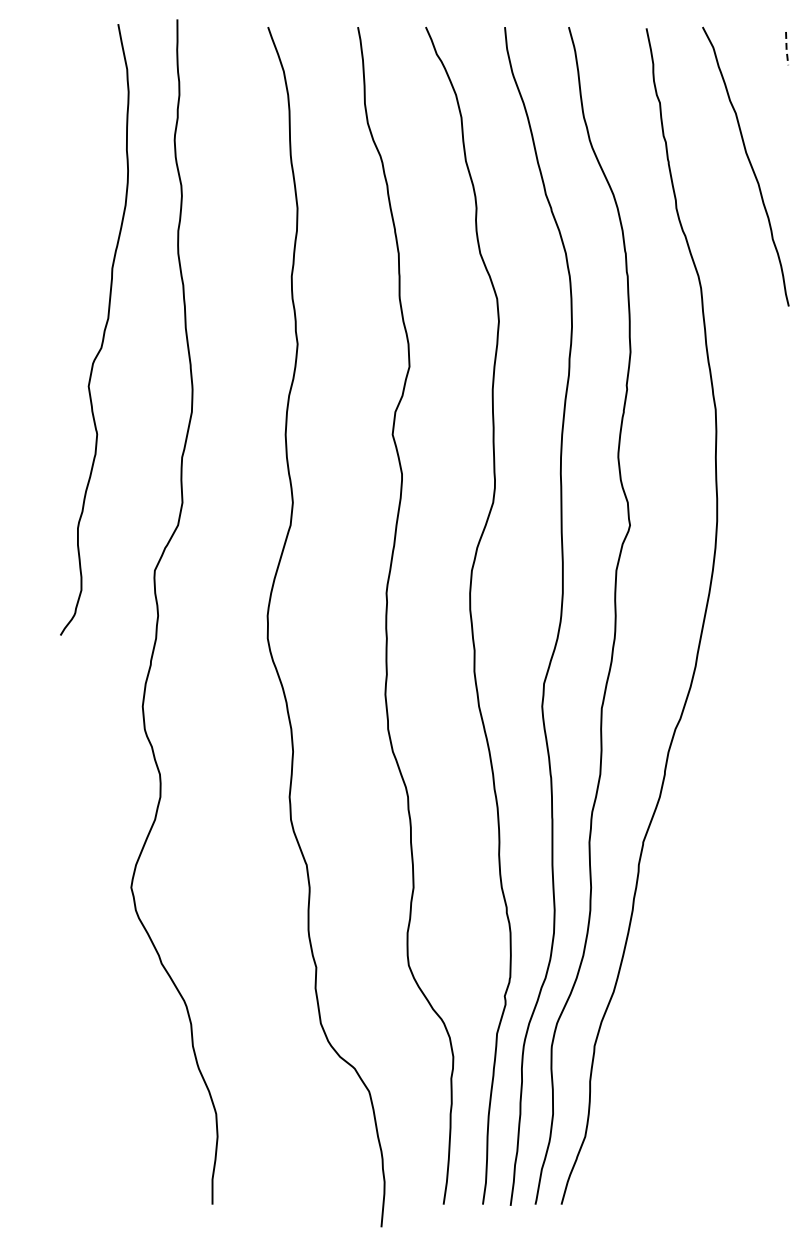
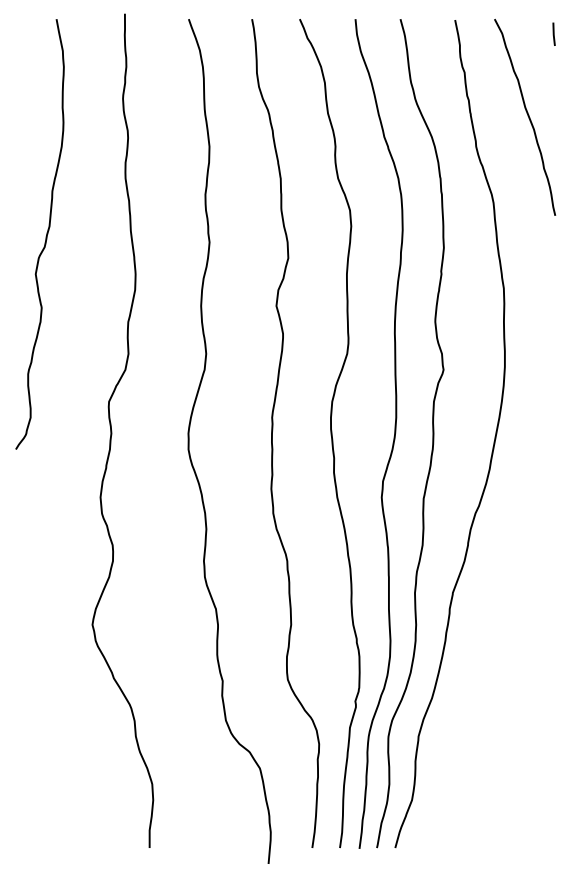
line: (786, 49) -> (553, 34), dashed -> solid
curve: (103, 330) -> (46, 234), moved

